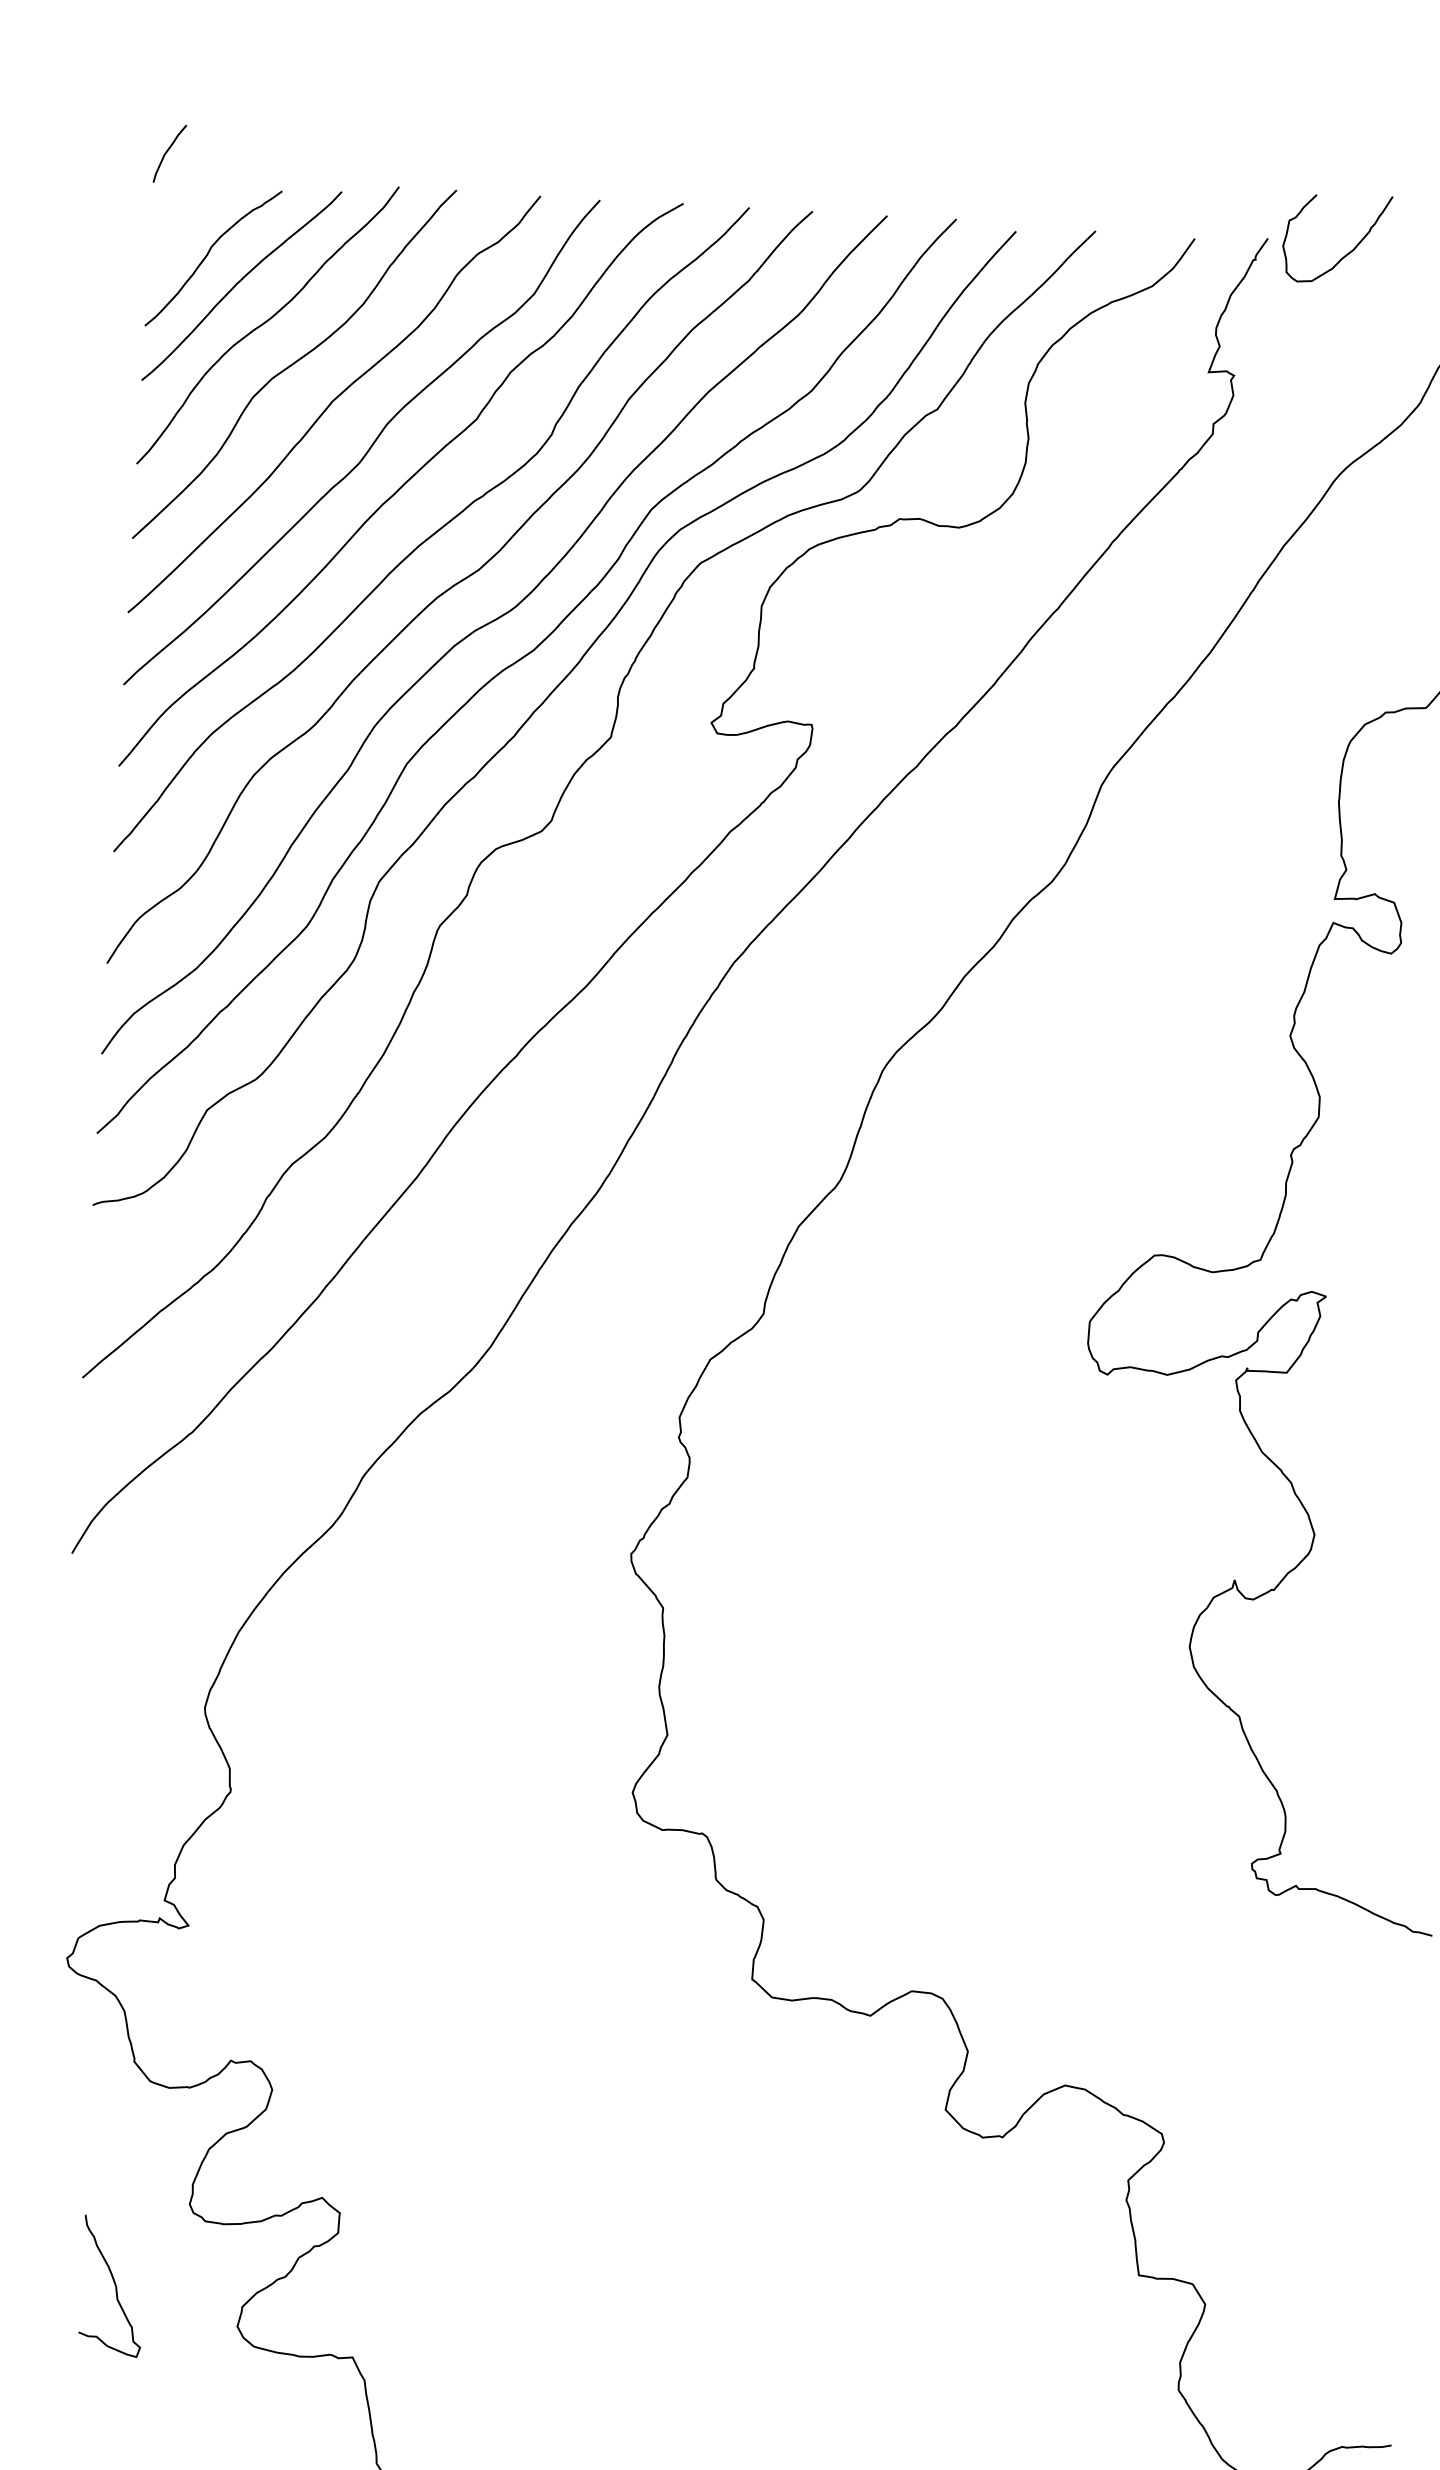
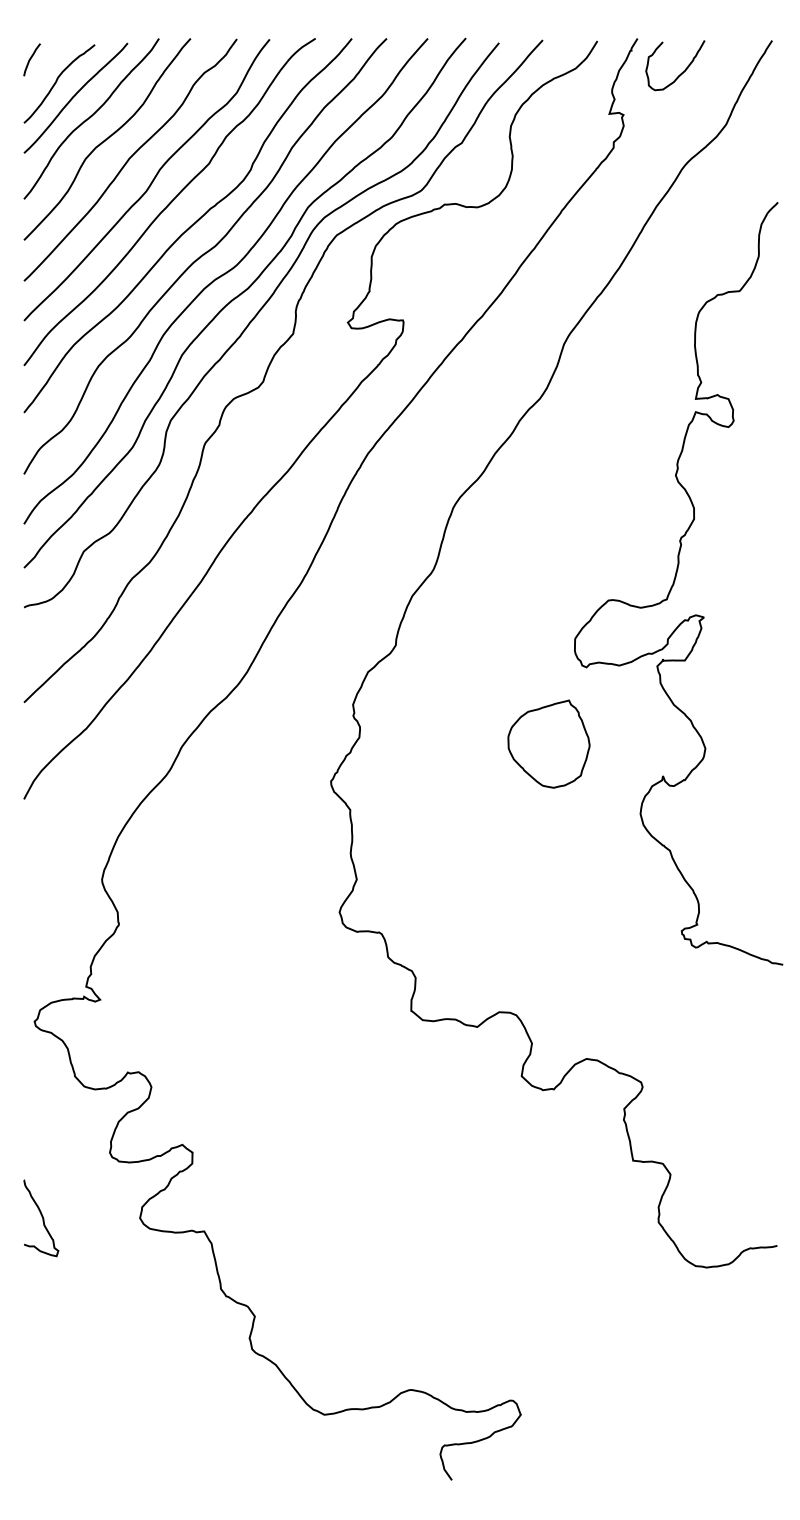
curve: (168, 152) -> (31, 59), moved
curve: (1349, 250) -> (682, 71), moved
part: (1030, 1508) -> (548, 743), added
curve: (113, 2285) -> (41, 1217), moved

